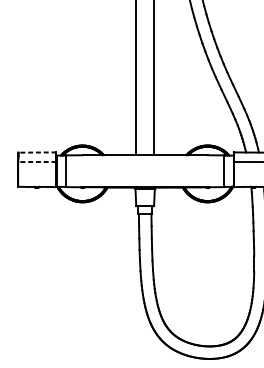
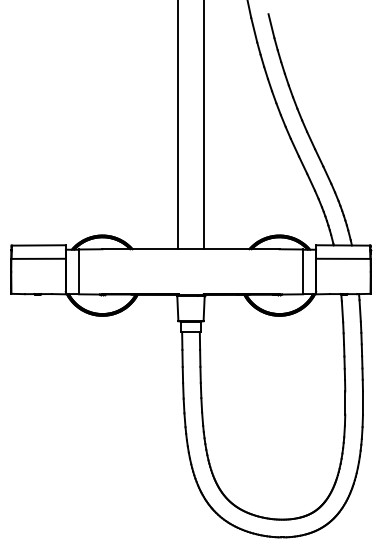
line: (37, 152) -> (38, 245), dashed -> solid
line: (37, 161) -> (38, 258), dashed -> solid

